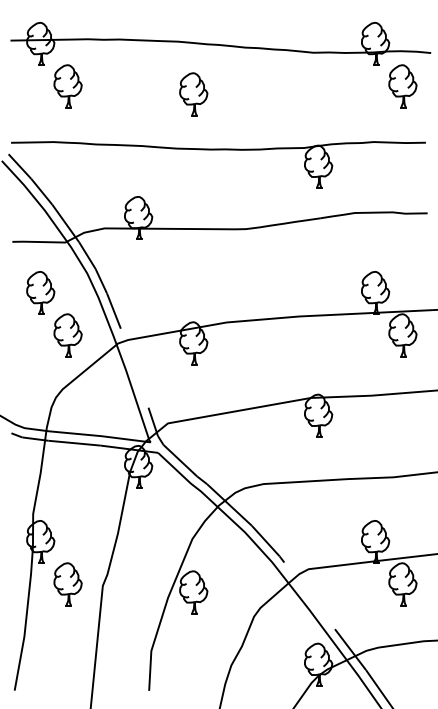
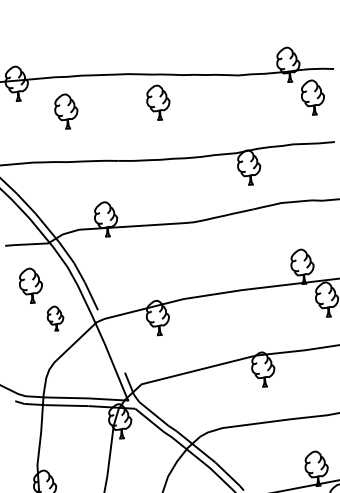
part: (67, 86) -> (65, 111), moved
part: (193, 94) -> (158, 102), moved
part: (67, 335) -> (55, 318), size x0.7

